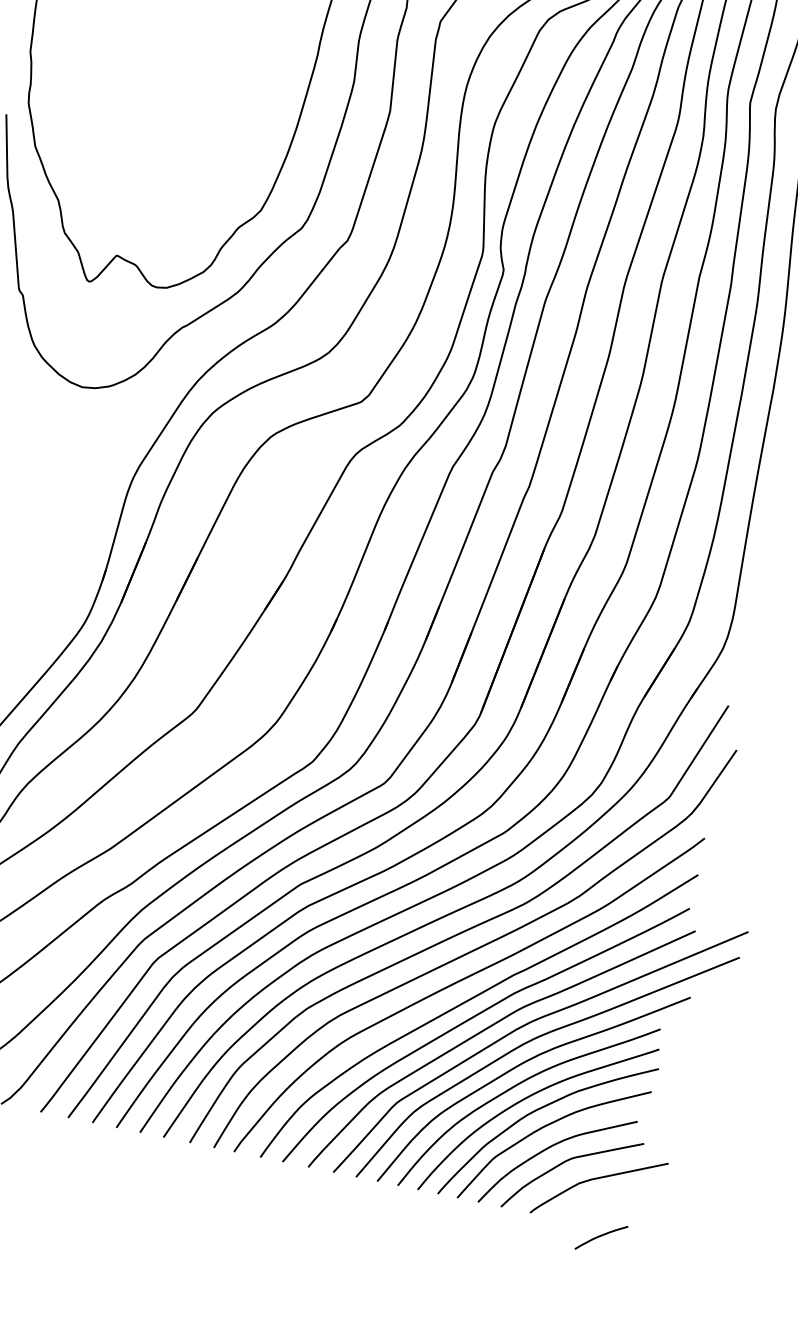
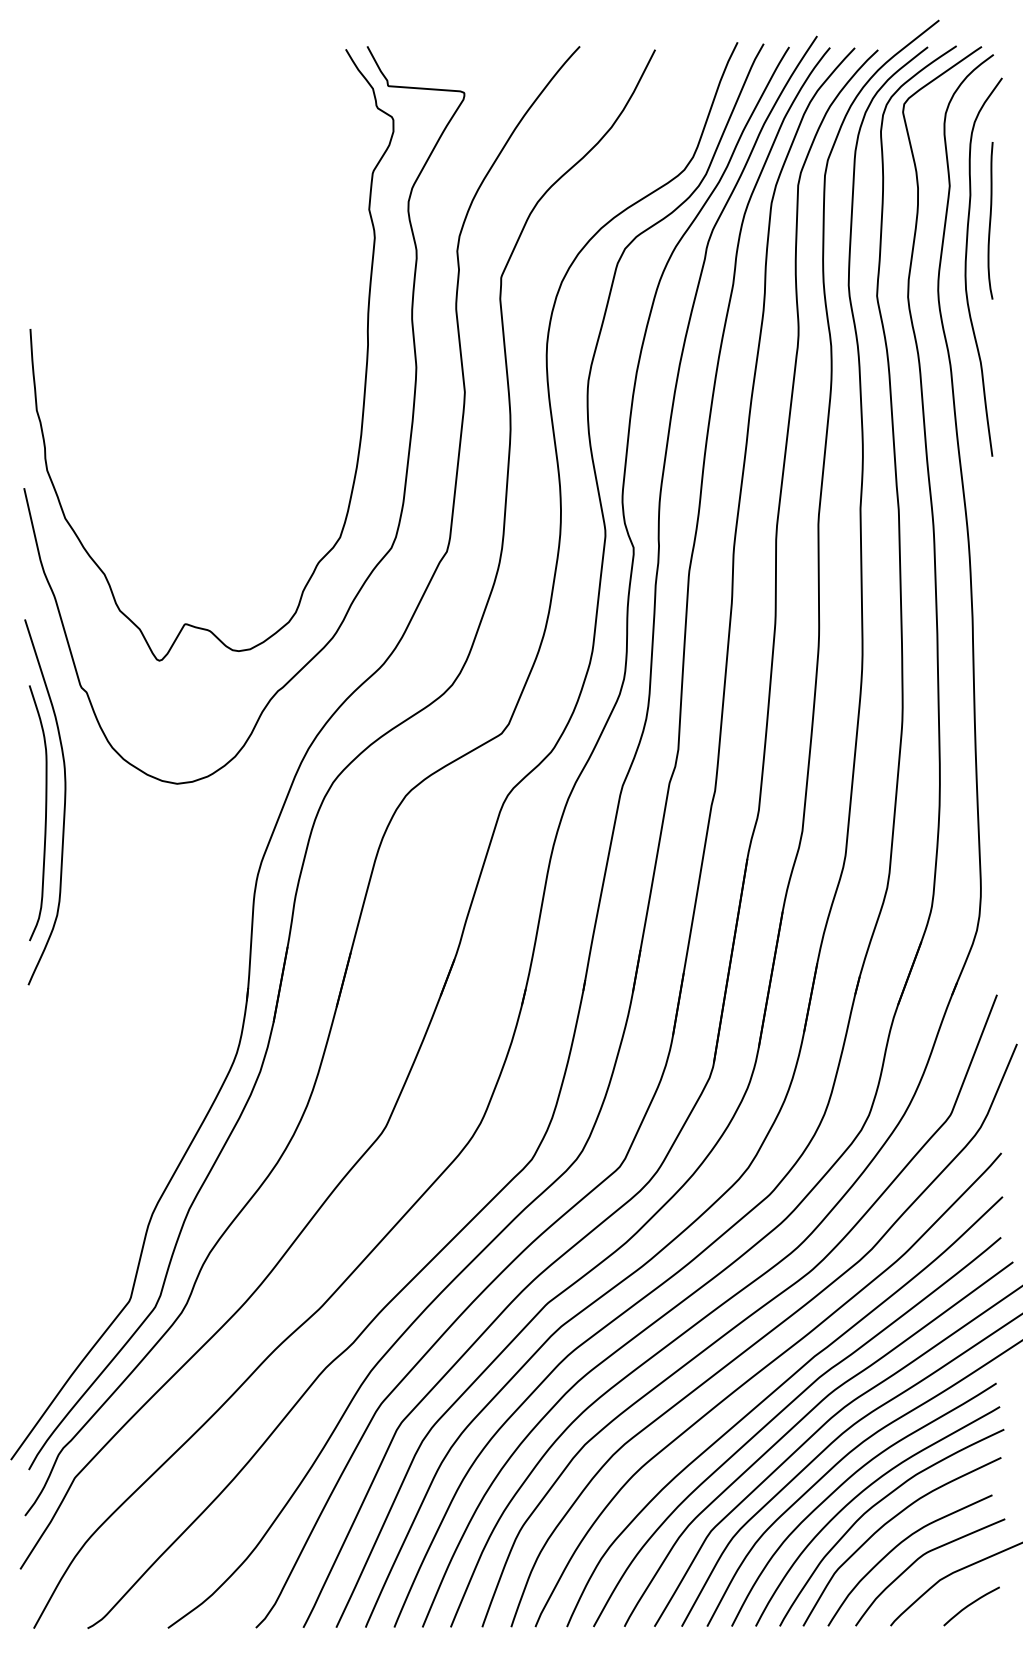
curve: (600, 1236) -> (970, 1605), moved

